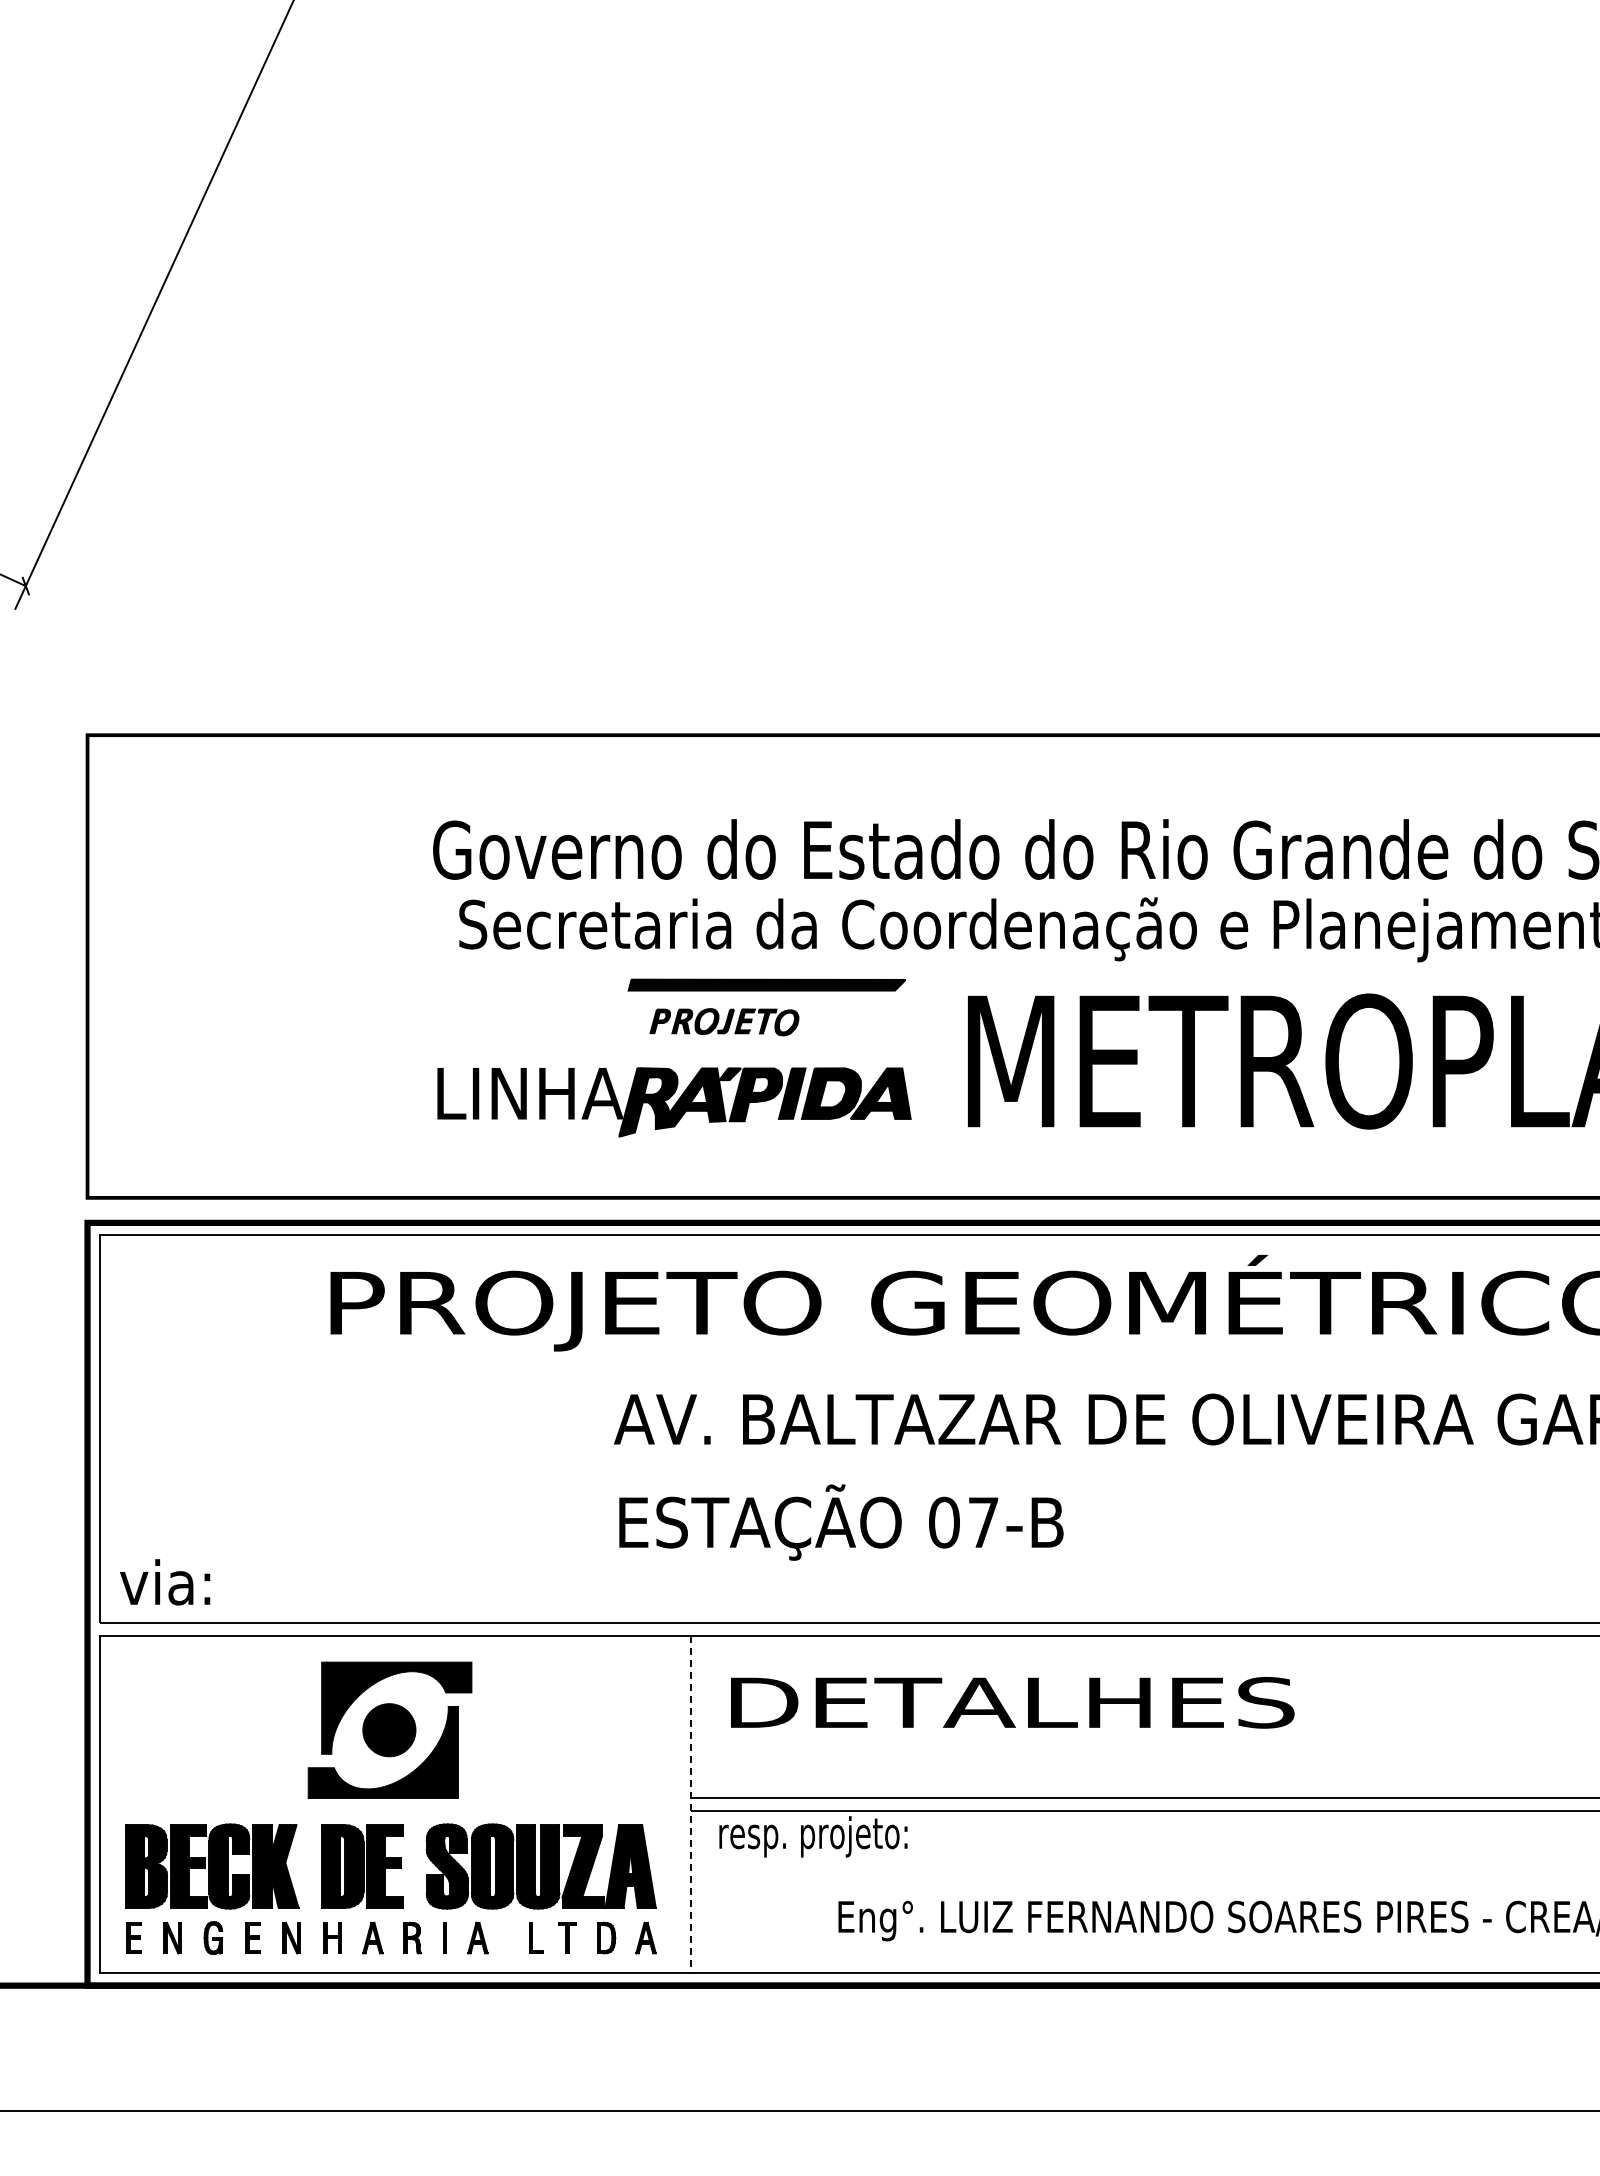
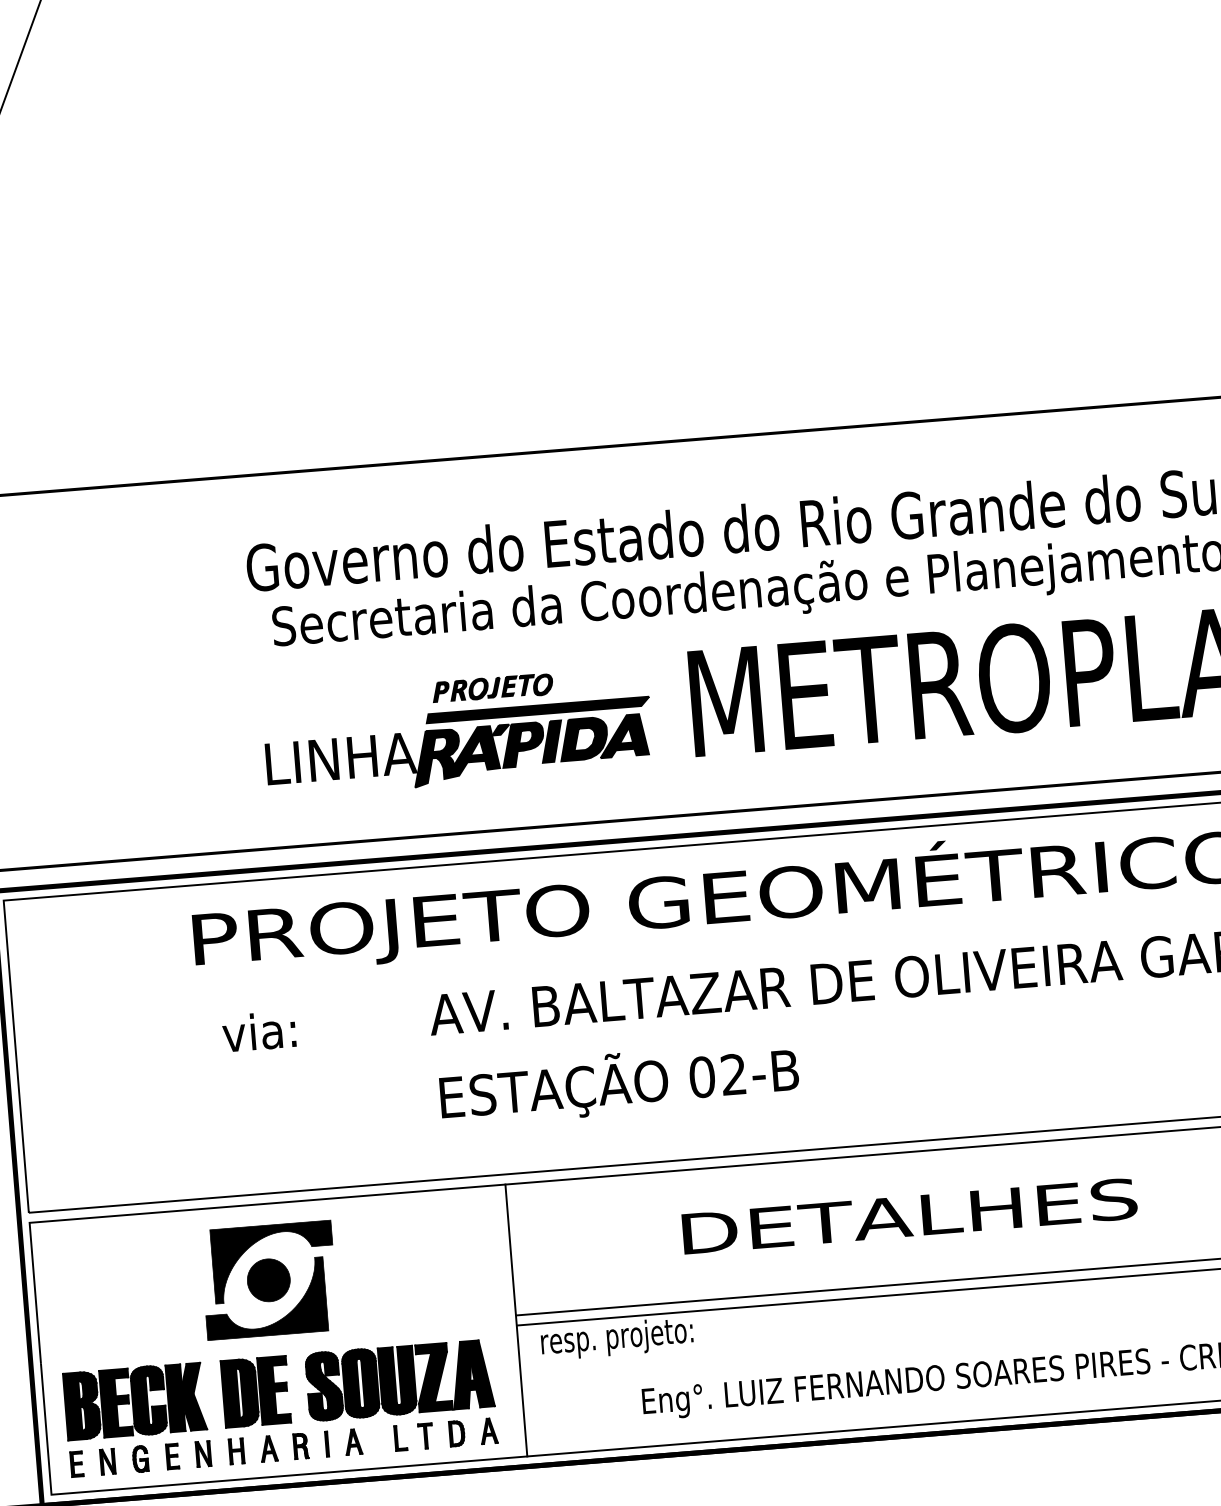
part: (766, 984) -> (537, 709), moved
text: (983, 1521) -> (733, 1073), 07-B -> 02-B
text: (165, 1582) -> (259, 1031), moved
text: (1012, 1702) -> (909, 1216), moved
line: (690, 1804) -> (516, 1320), dashed -> solid

